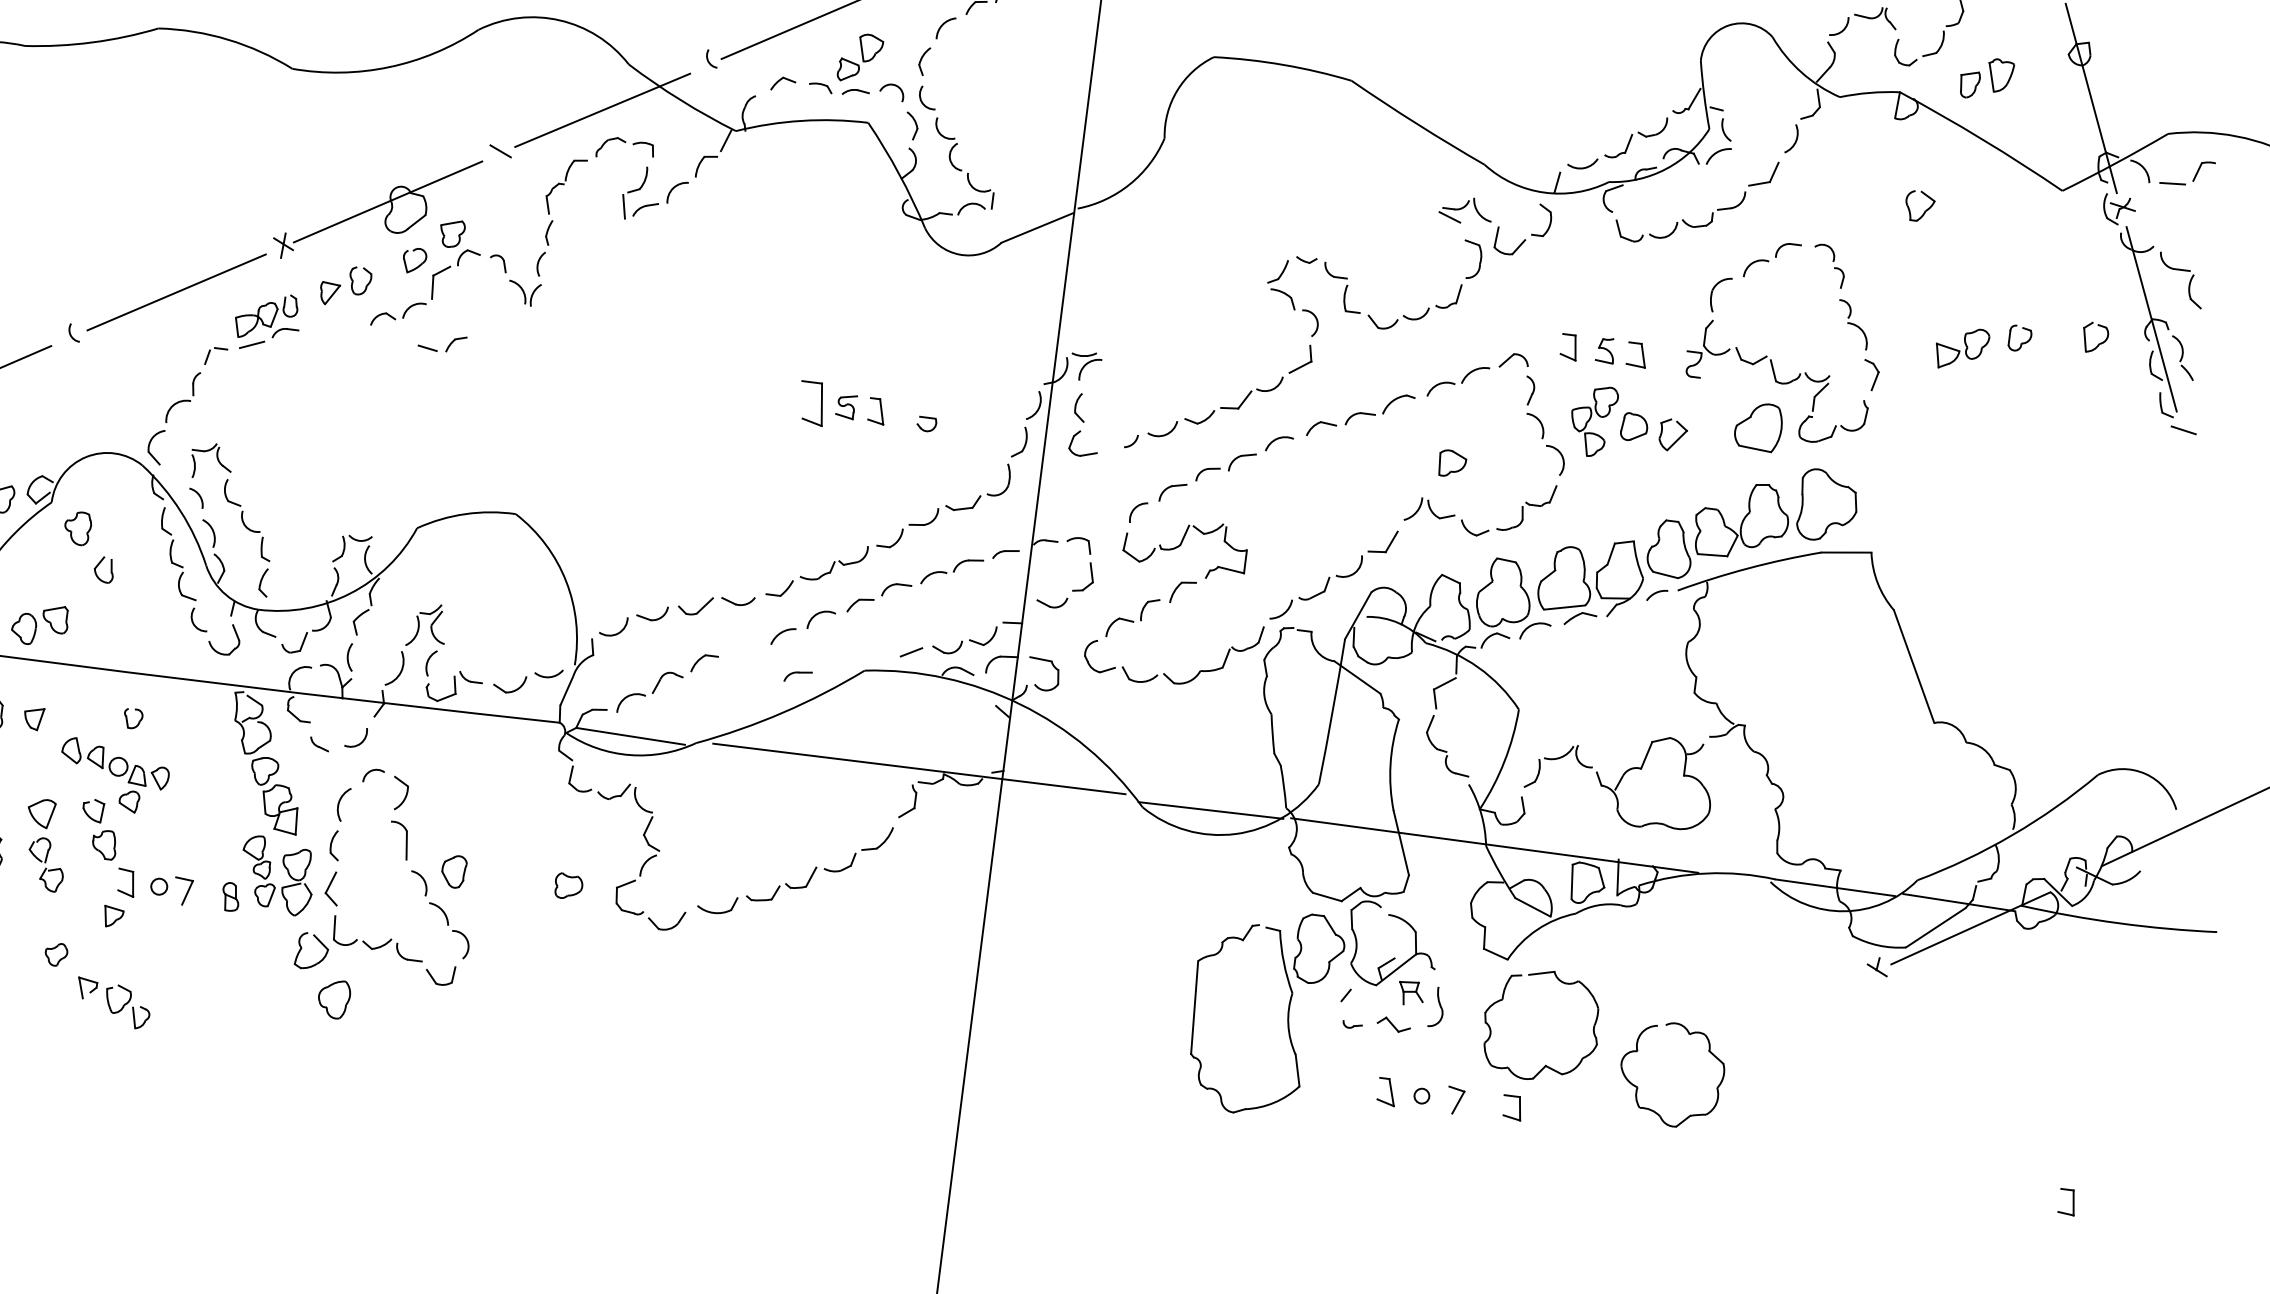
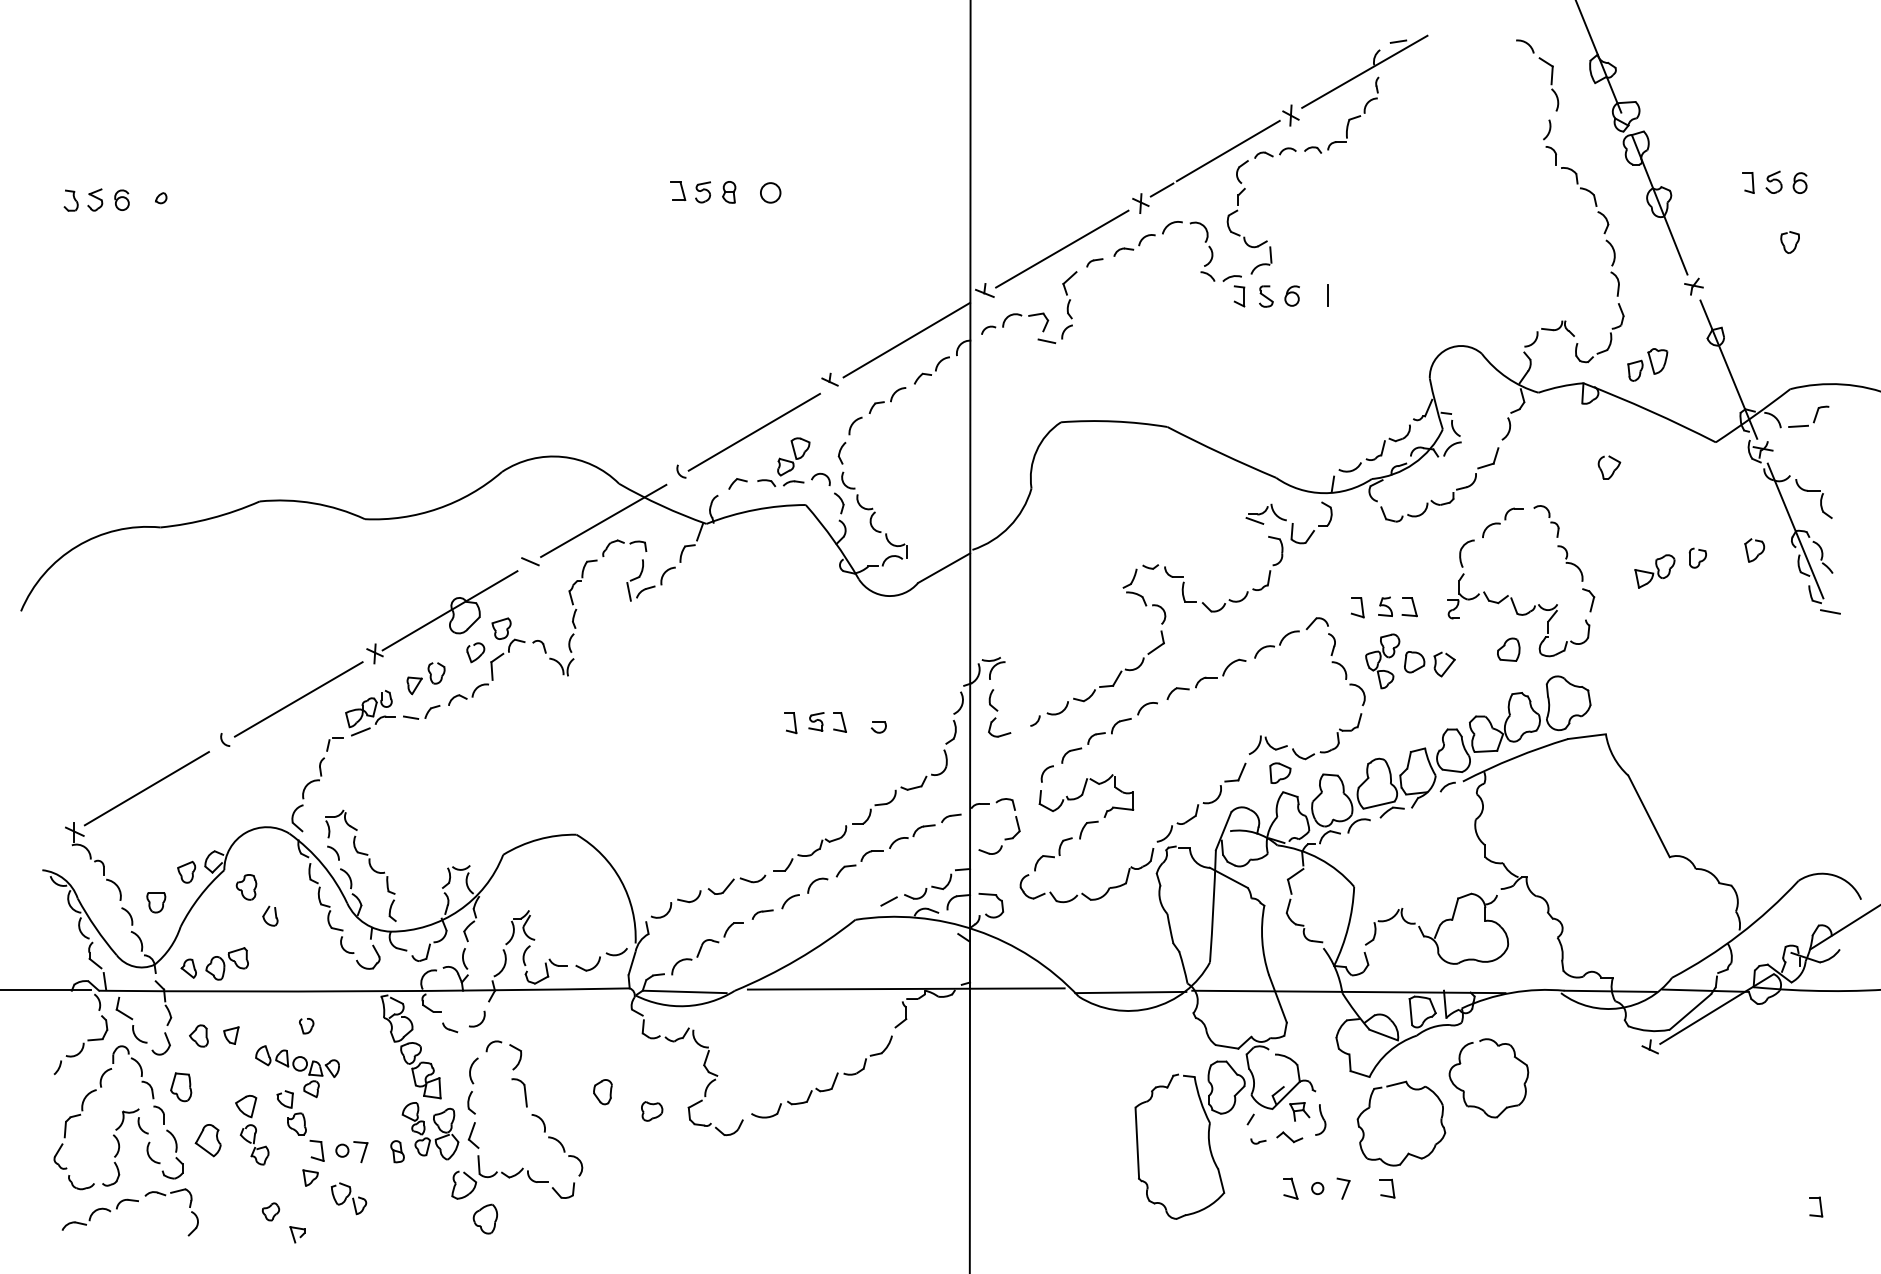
part: (442, 343) -> (421, 712), moved
part: (812, 404) -> (790, 723), size x0.62
part: (1758, 426) -> (1508, 649), size x0.62
part: (1452, 462) -> (1280, 772), moved
part: (797, 676) -> (762, 914), moved
part: (453, 872) -> (602, 1092), moved
part: (127, 1006) -> (348, 1198), moved
part: (1638, 1086) -> (1464, 1090), moved

